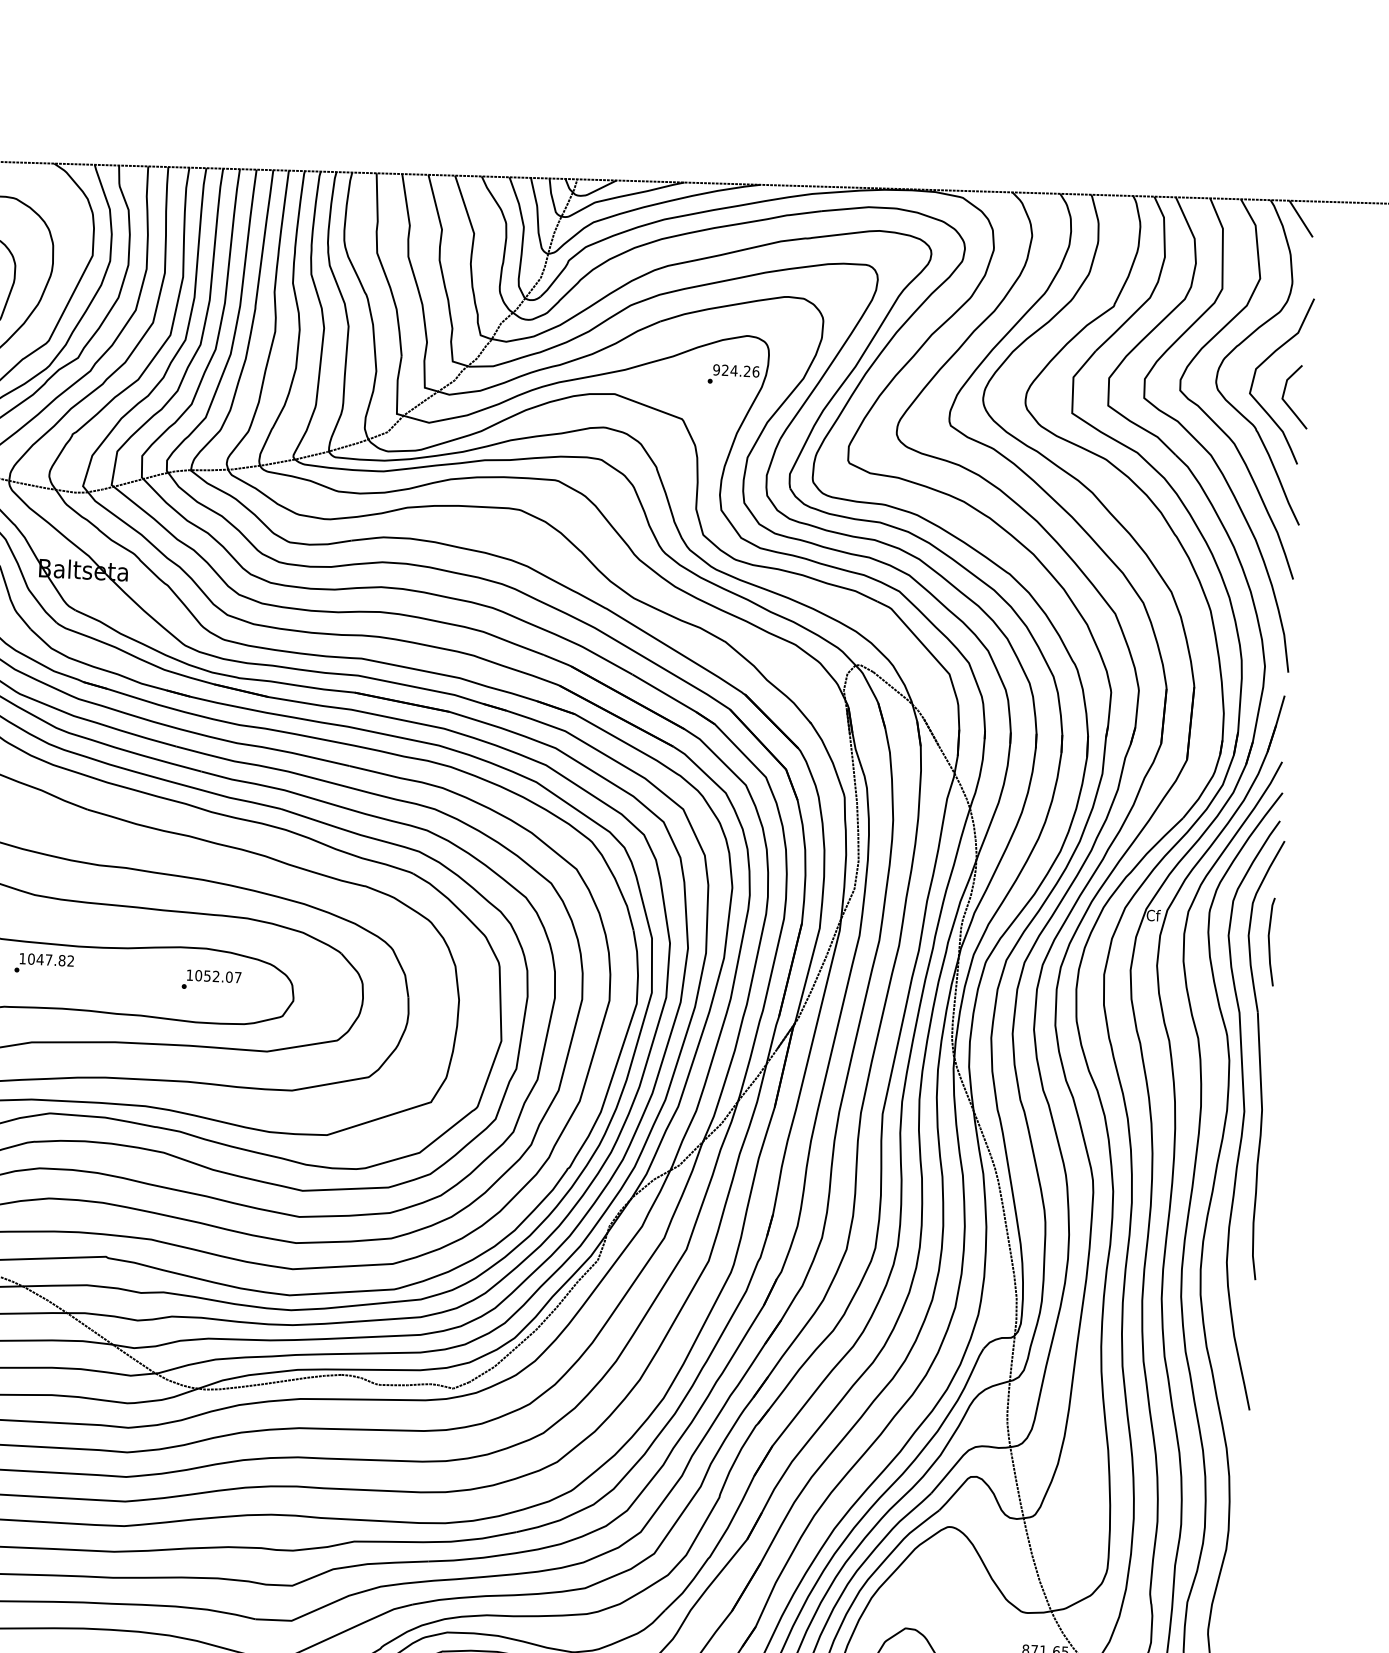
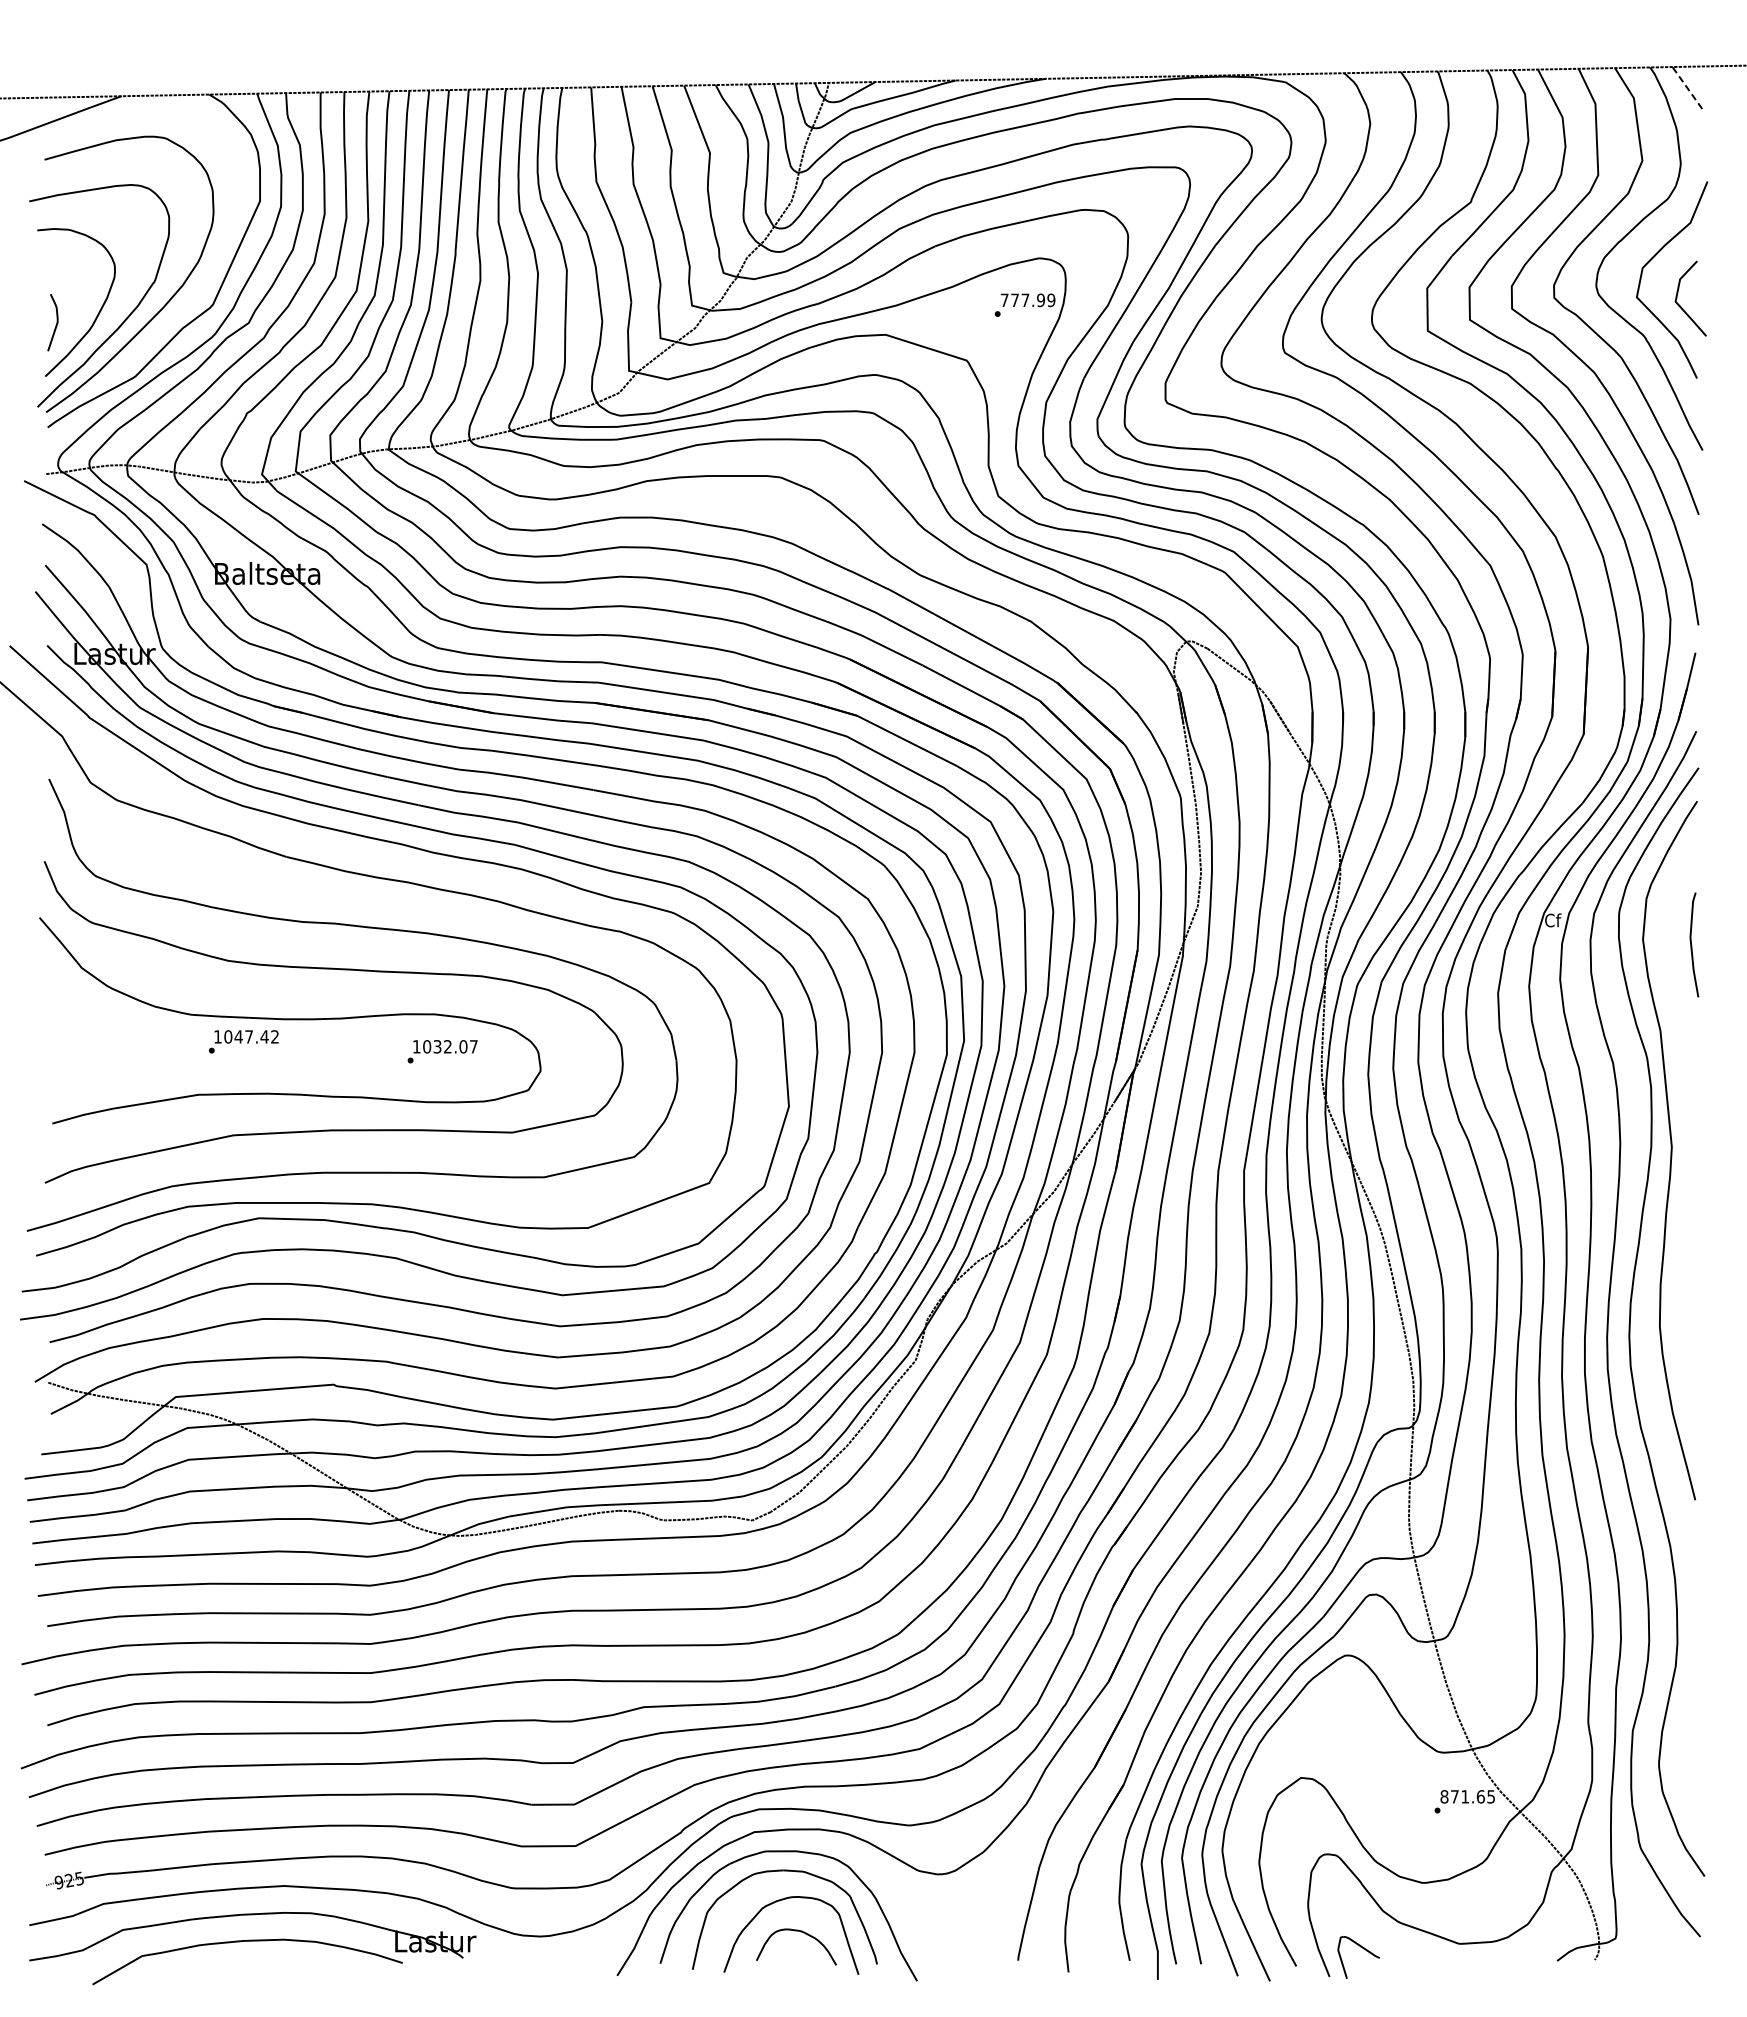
line: (1301, 219) -> (1687, 88), solid -> dashed
text: (735, 371) -> (1027, 300), 924.26 -> 777.99
text: (61, 960) -> (264, 1036), 1047.82 -> 1047.42
text: (207, 975) -> (437, 1046), 1052.07 -> 1032.07
part: (1257, 1059) -> (1684, 1084), removed

